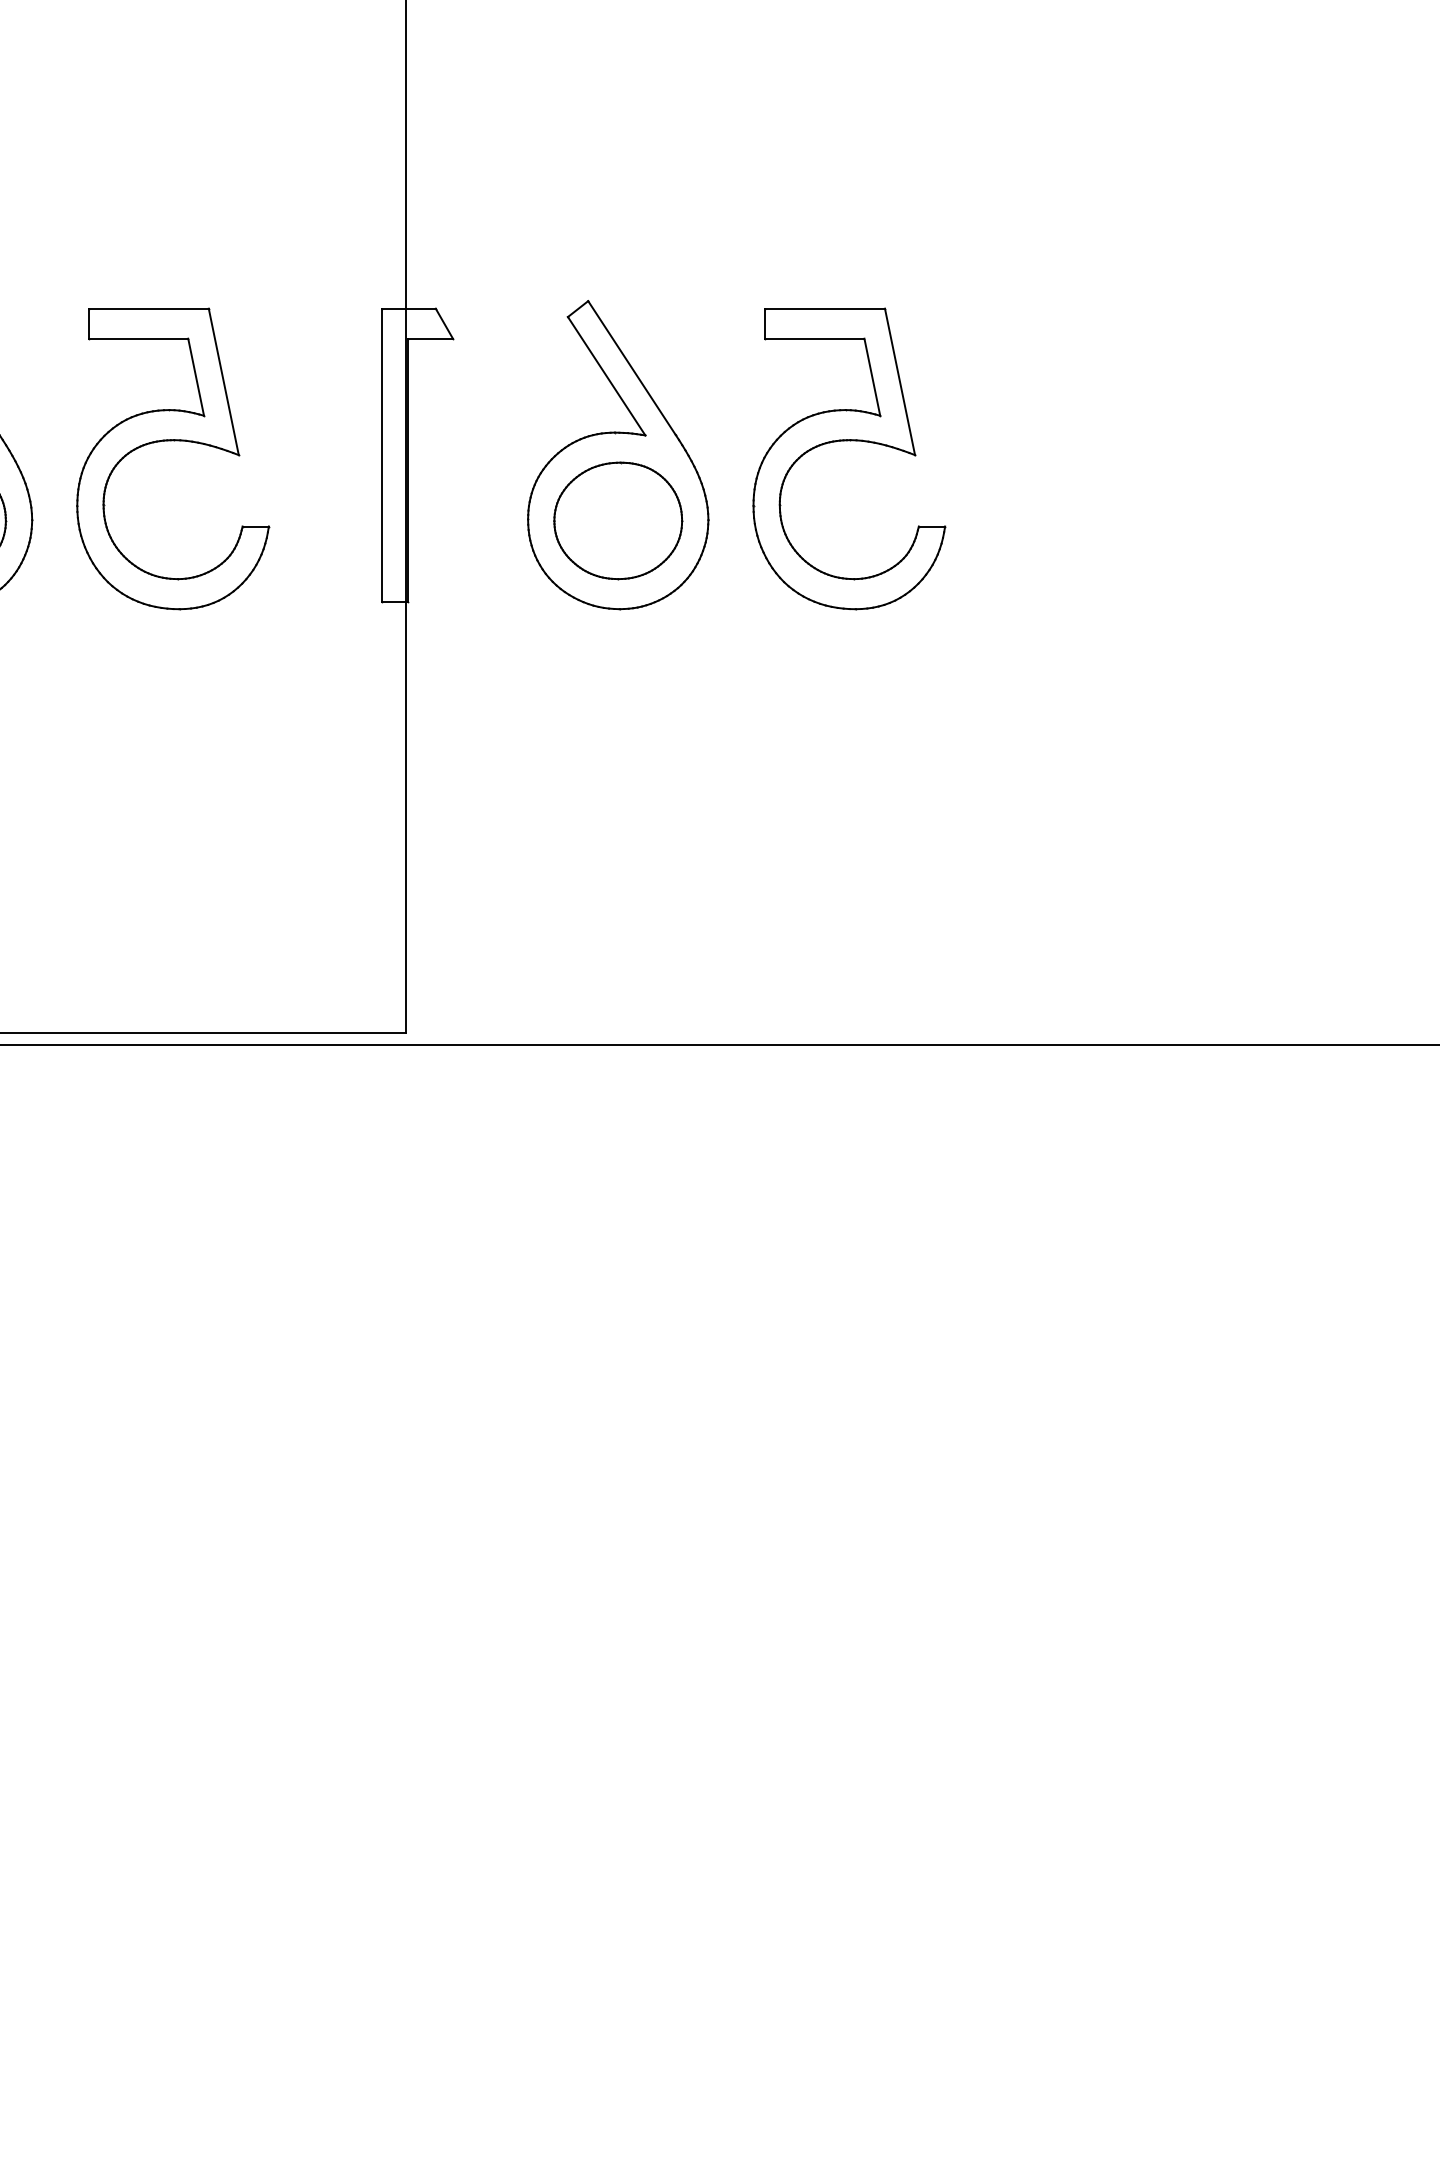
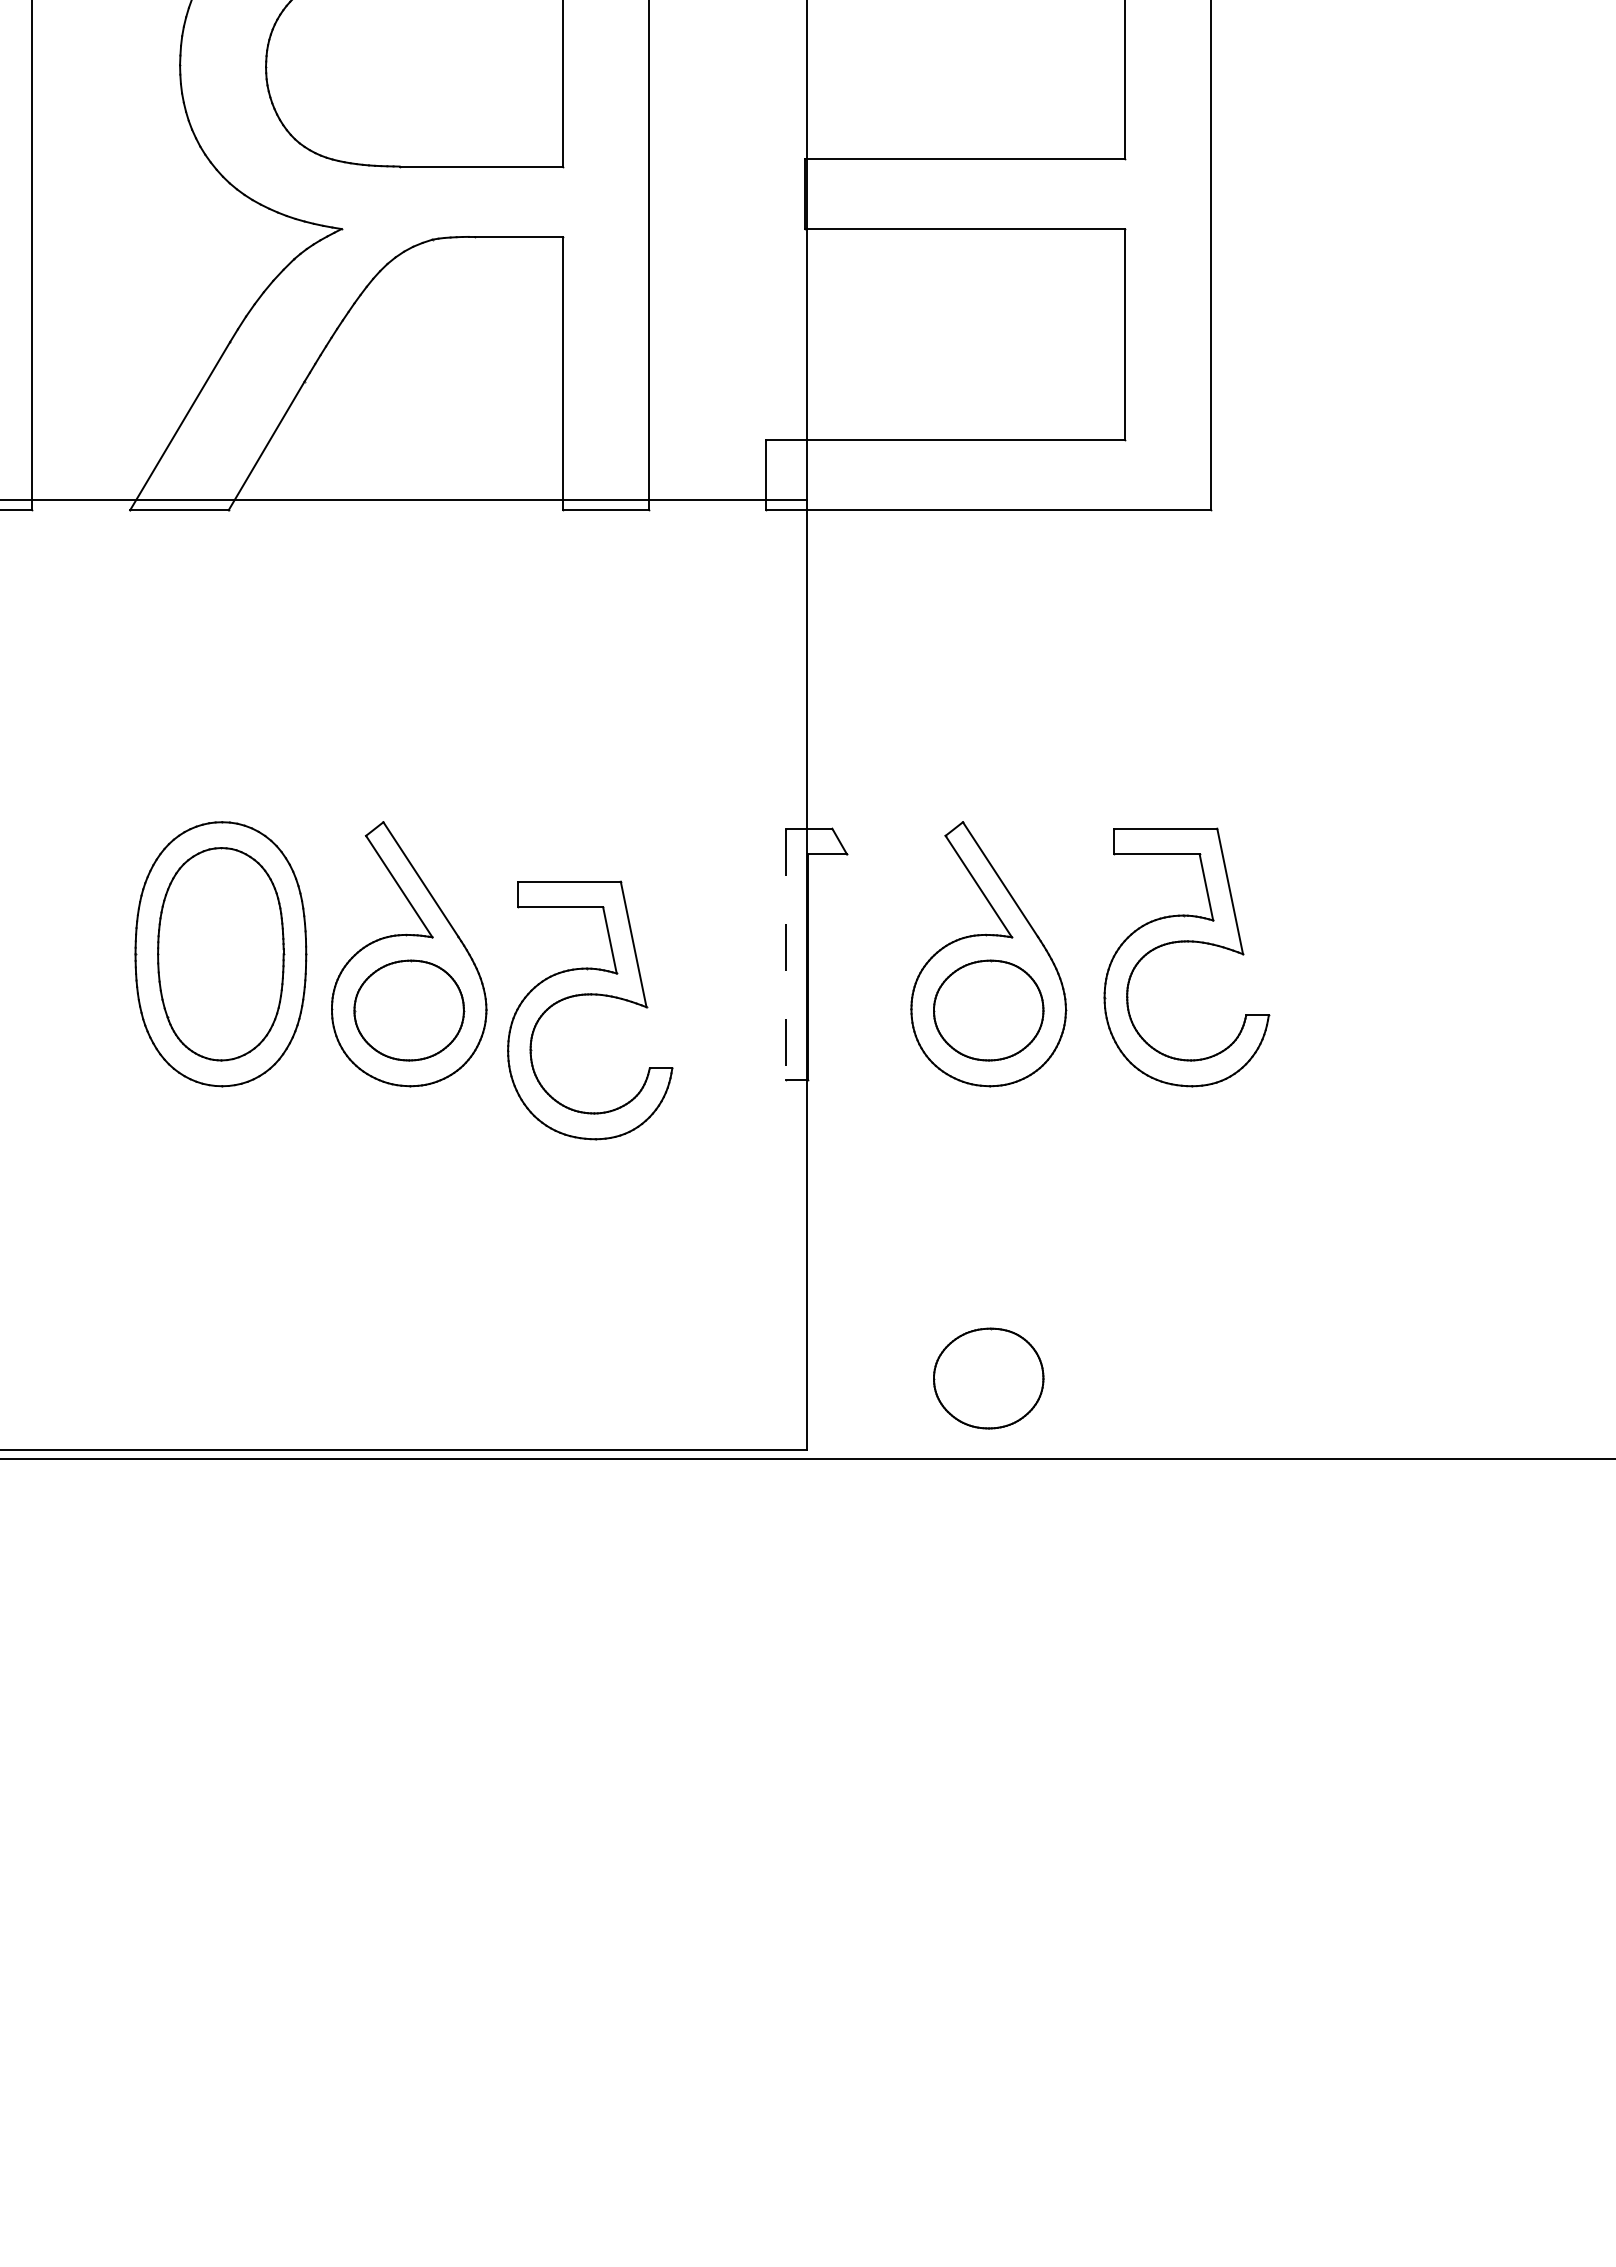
part: (173, 441) -> (590, 995), moved
line: (381, 455) -> (785, 954), solid -> dashed
part: (618, 950) -> (988, 1378), added

